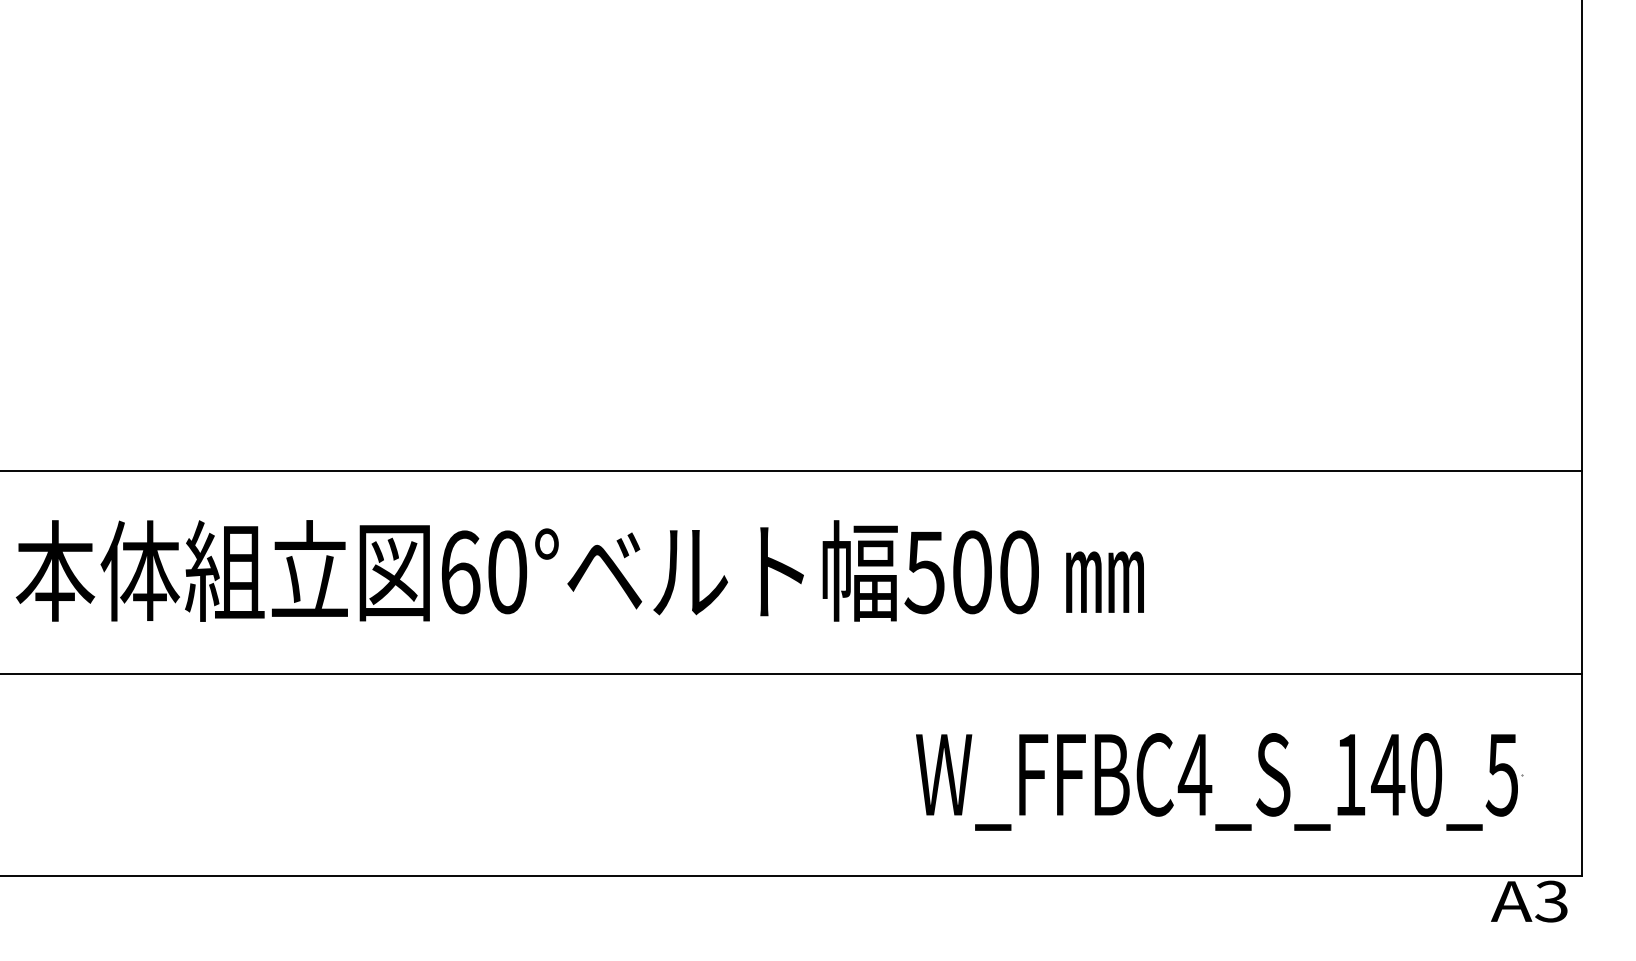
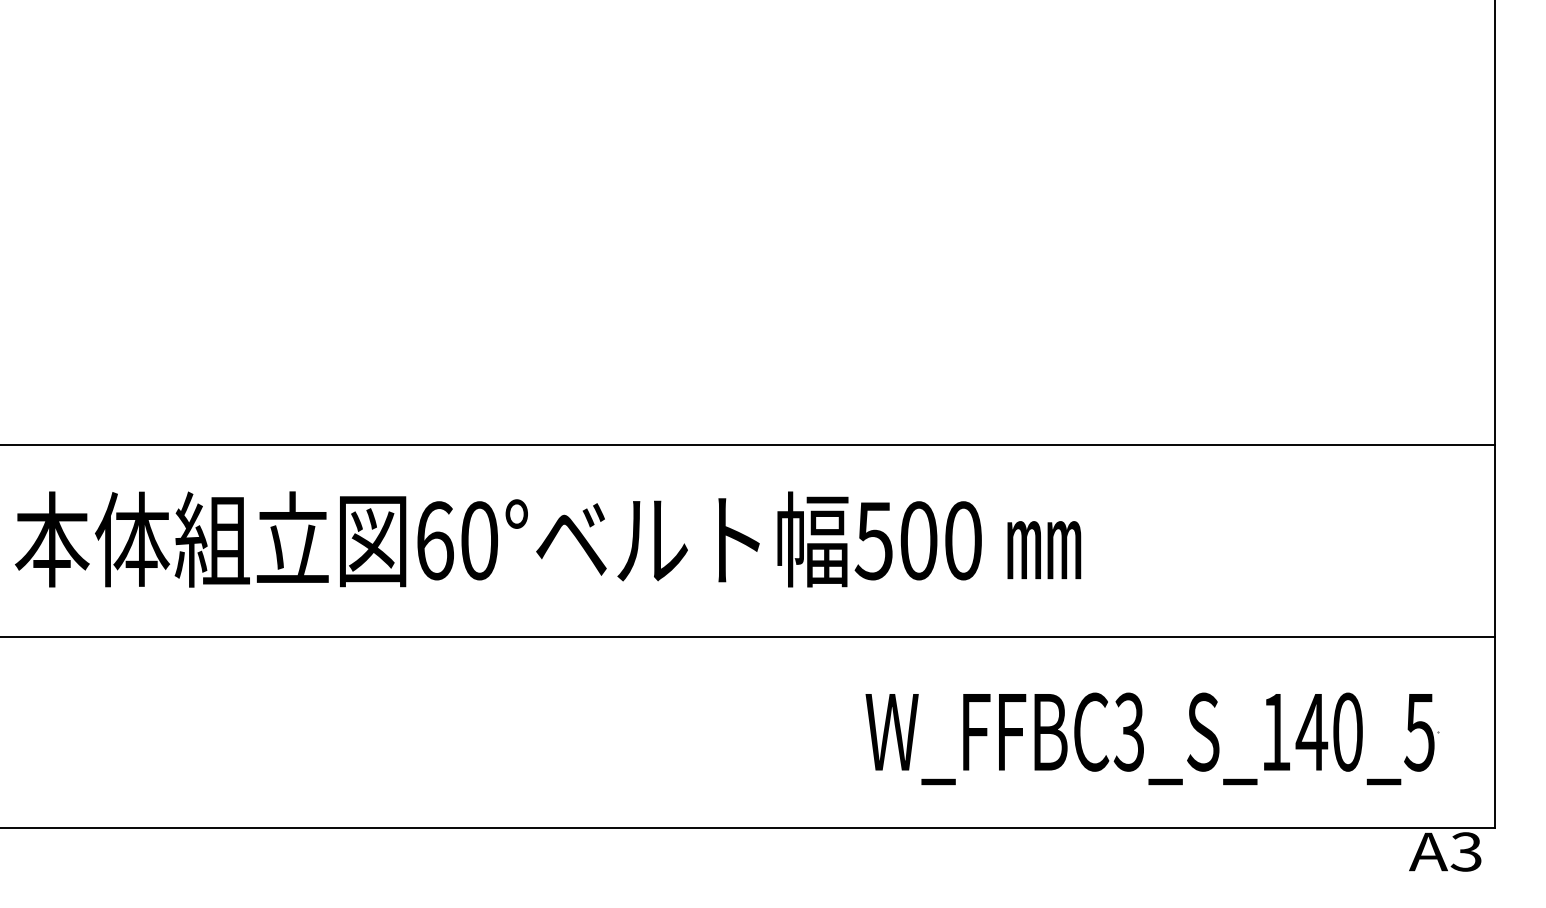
text: (1194, 774) -> (1128, 731), W_FFBC4_S_140_5 -> W_FFBC3_S_140_5

